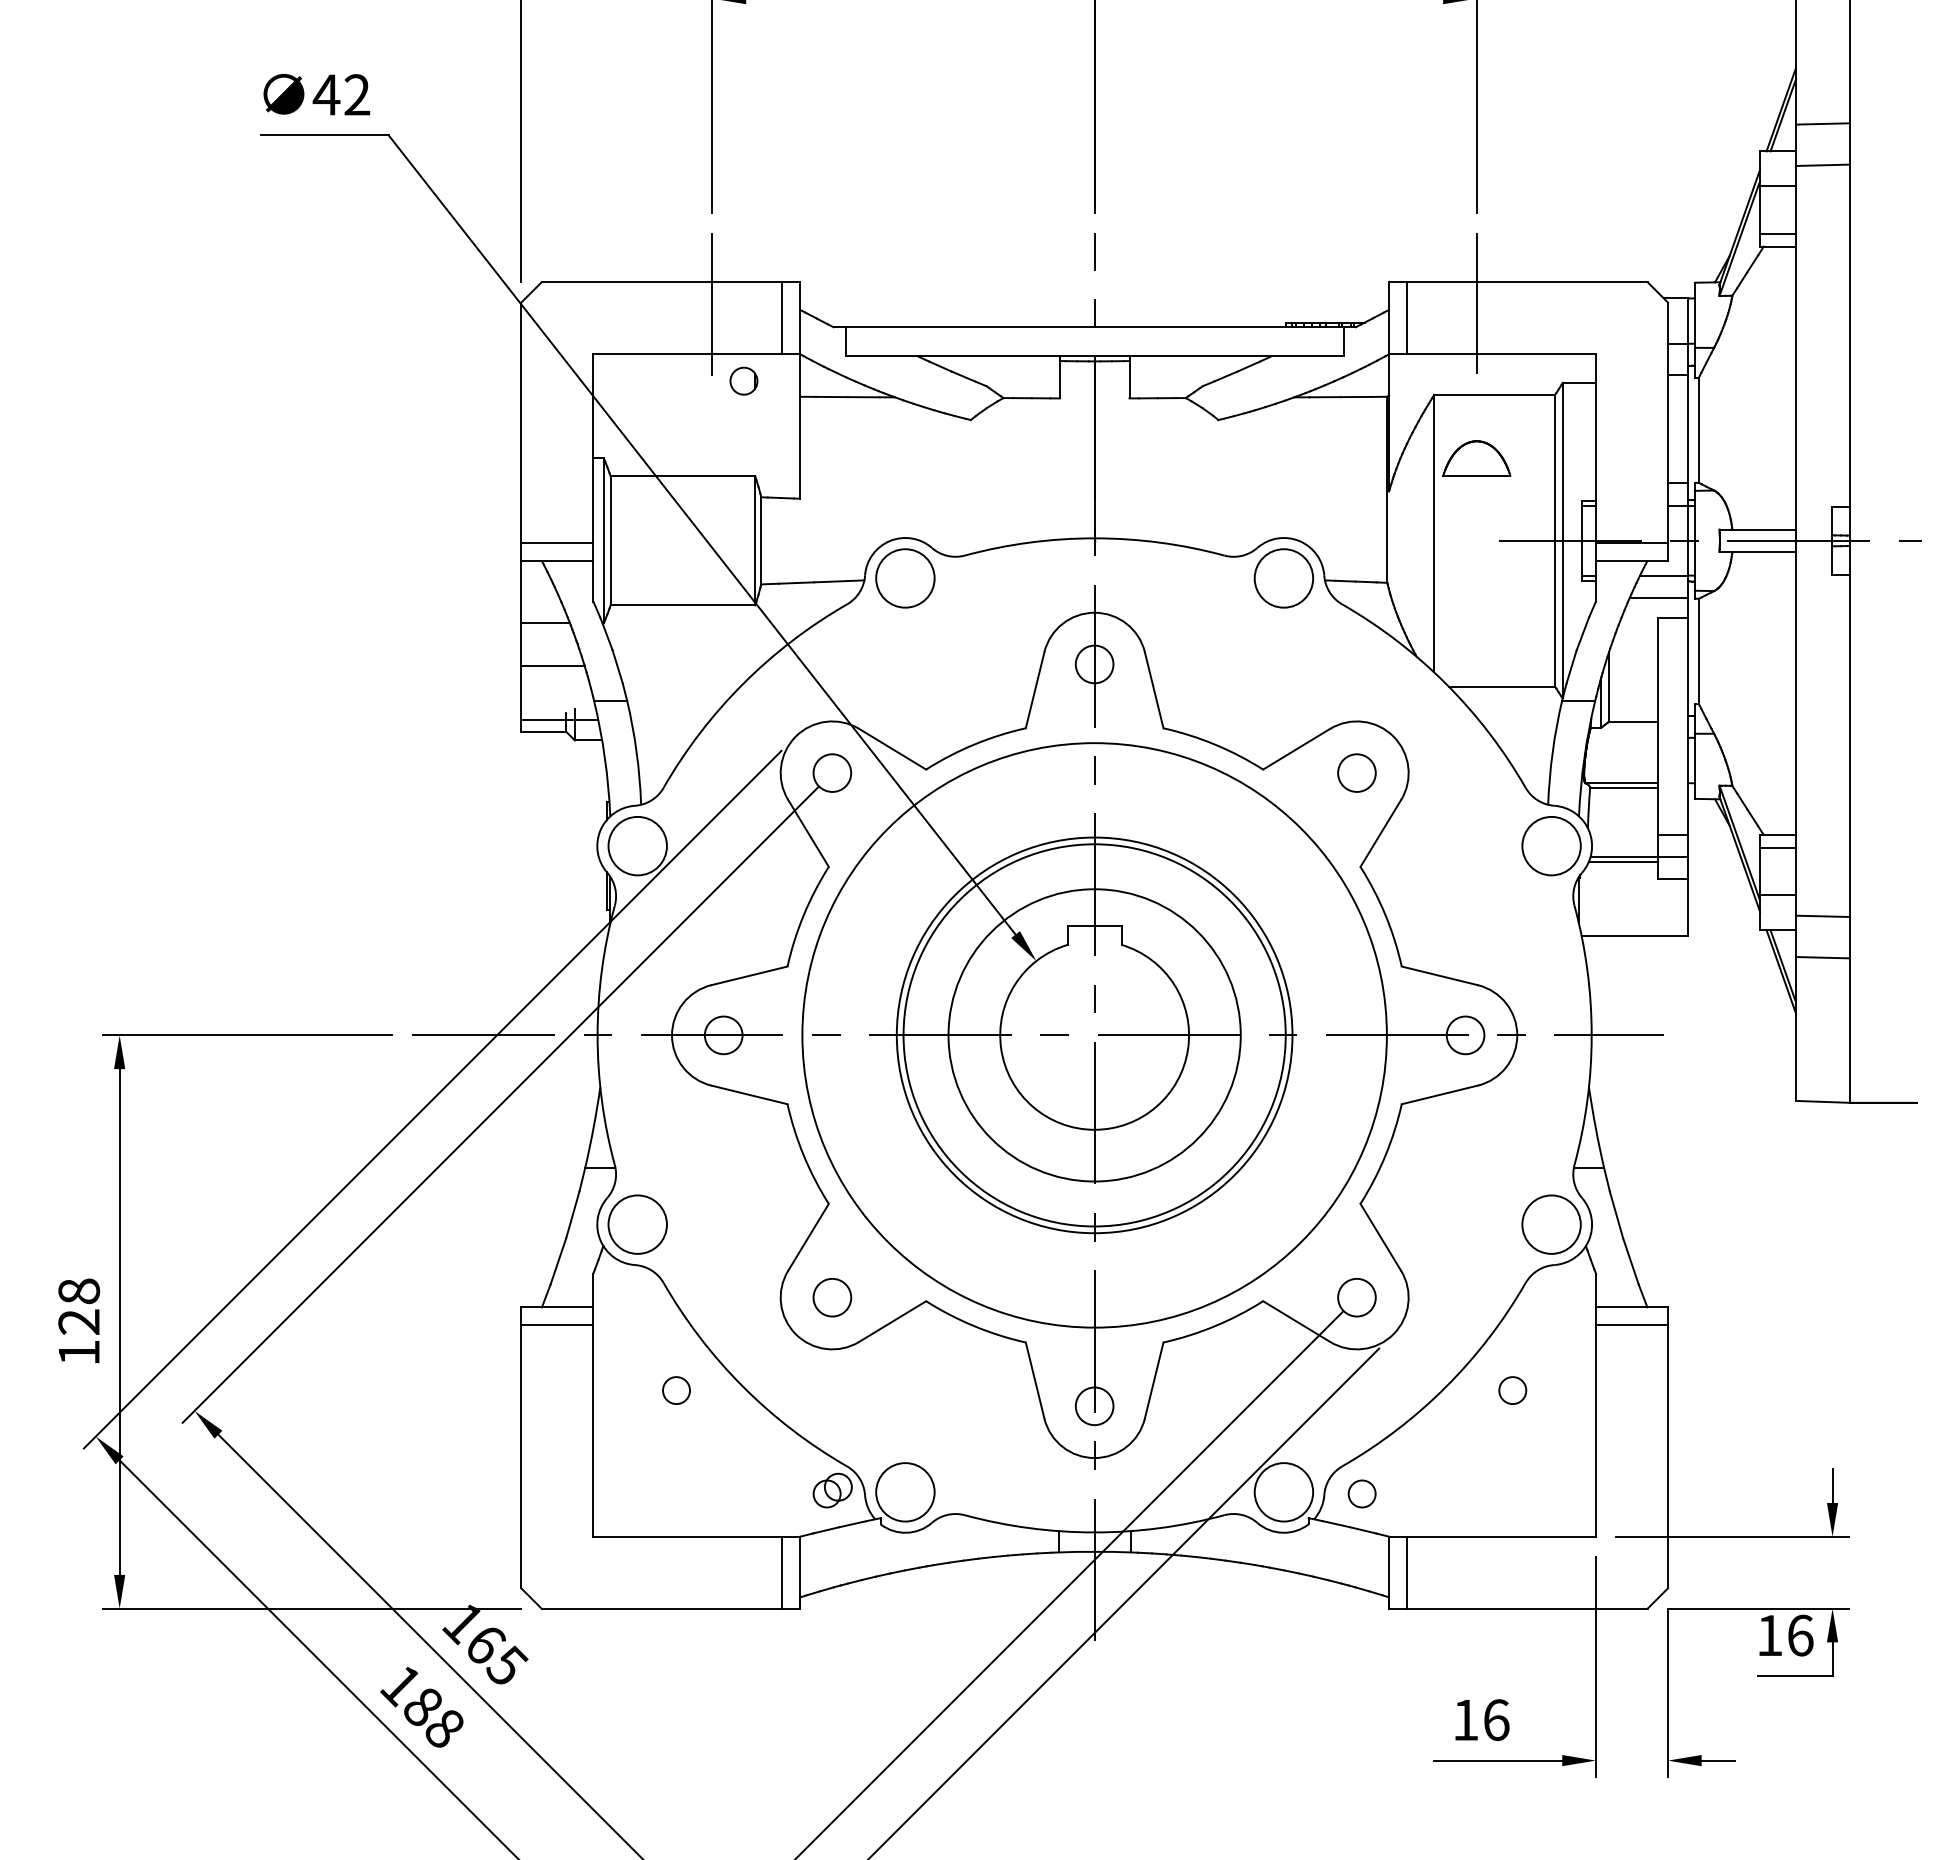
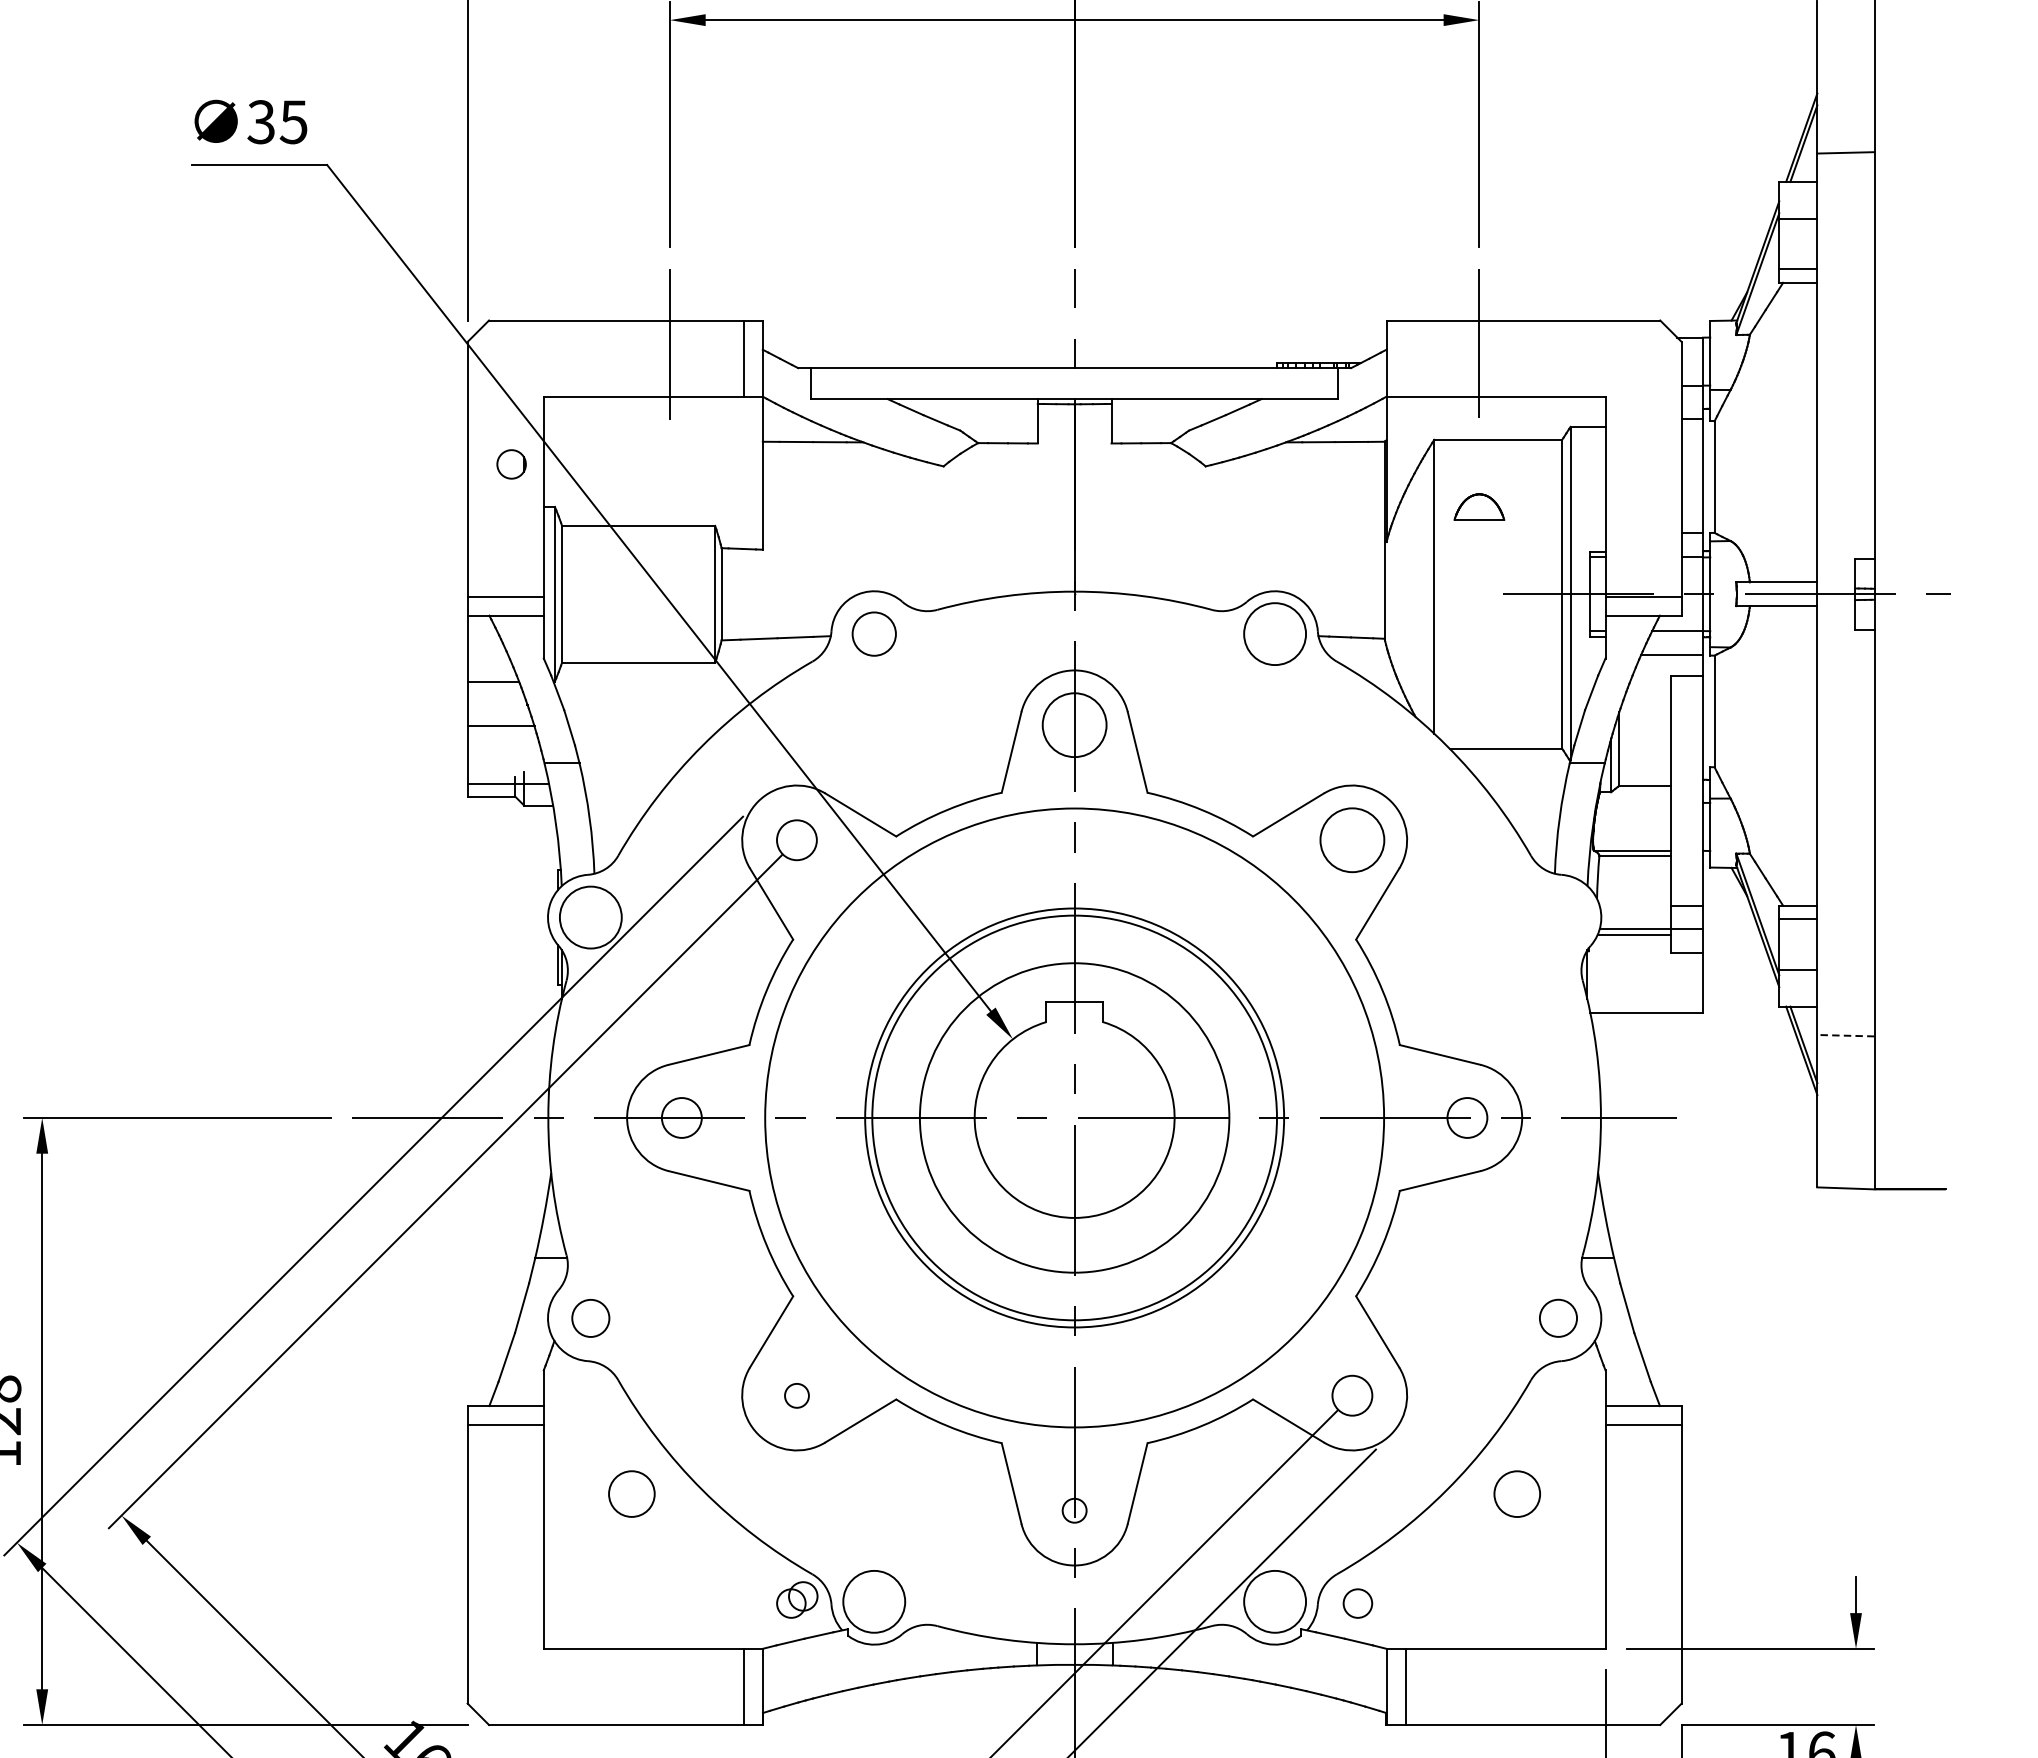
text: (341, 94) -> (277, 121), 42 -> 35
line: (1823, 164) -> (1846, 195), removed
line: (1407, 318) -> (1405, 358), removed
part: (743, 380) -> (511, 463), moved
part: (1476, 458) -> (1478, 507), size x0.7
circle: (905, 578) -> (874, 634), size x0.7
circle: (1094, 664) -> (1074, 725), size x1.6
circle: (1356, 772) -> (1351, 839), size x1.6
circle: (1551, 846) -> (1558, 917), removed
line: (1823, 916) -> (1846, 992), removed
line: (1823, 957) -> (1846, 1035), solid -> dashed
circle: (637, 1224) -> (590, 1318), size x0.6
circle: (1551, 1224) -> (1558, 1318), size x0.6
circle: (832, 1297) -> (797, 1395), size x0.6
circle: (676, 1390) -> (631, 1493), size x1.6
circle: (1512, 1390) -> (1517, 1493), size x1.6
circle: (1094, 1406) -> (1074, 1510), size x0.6

